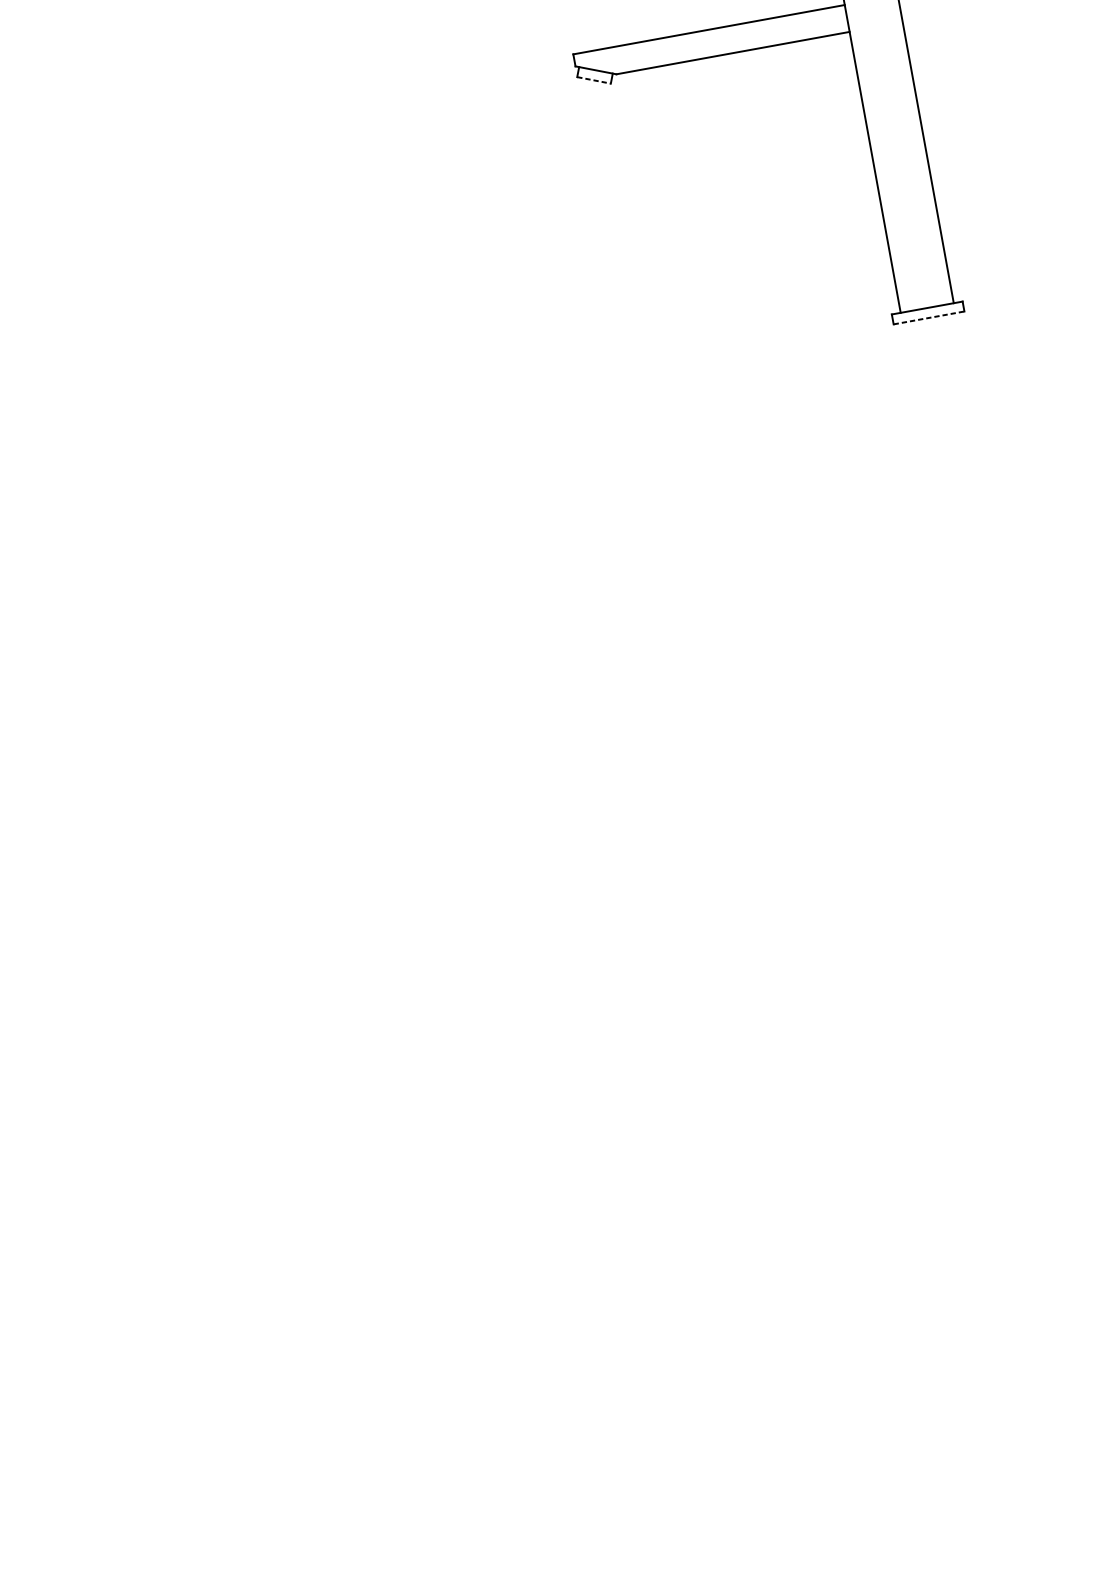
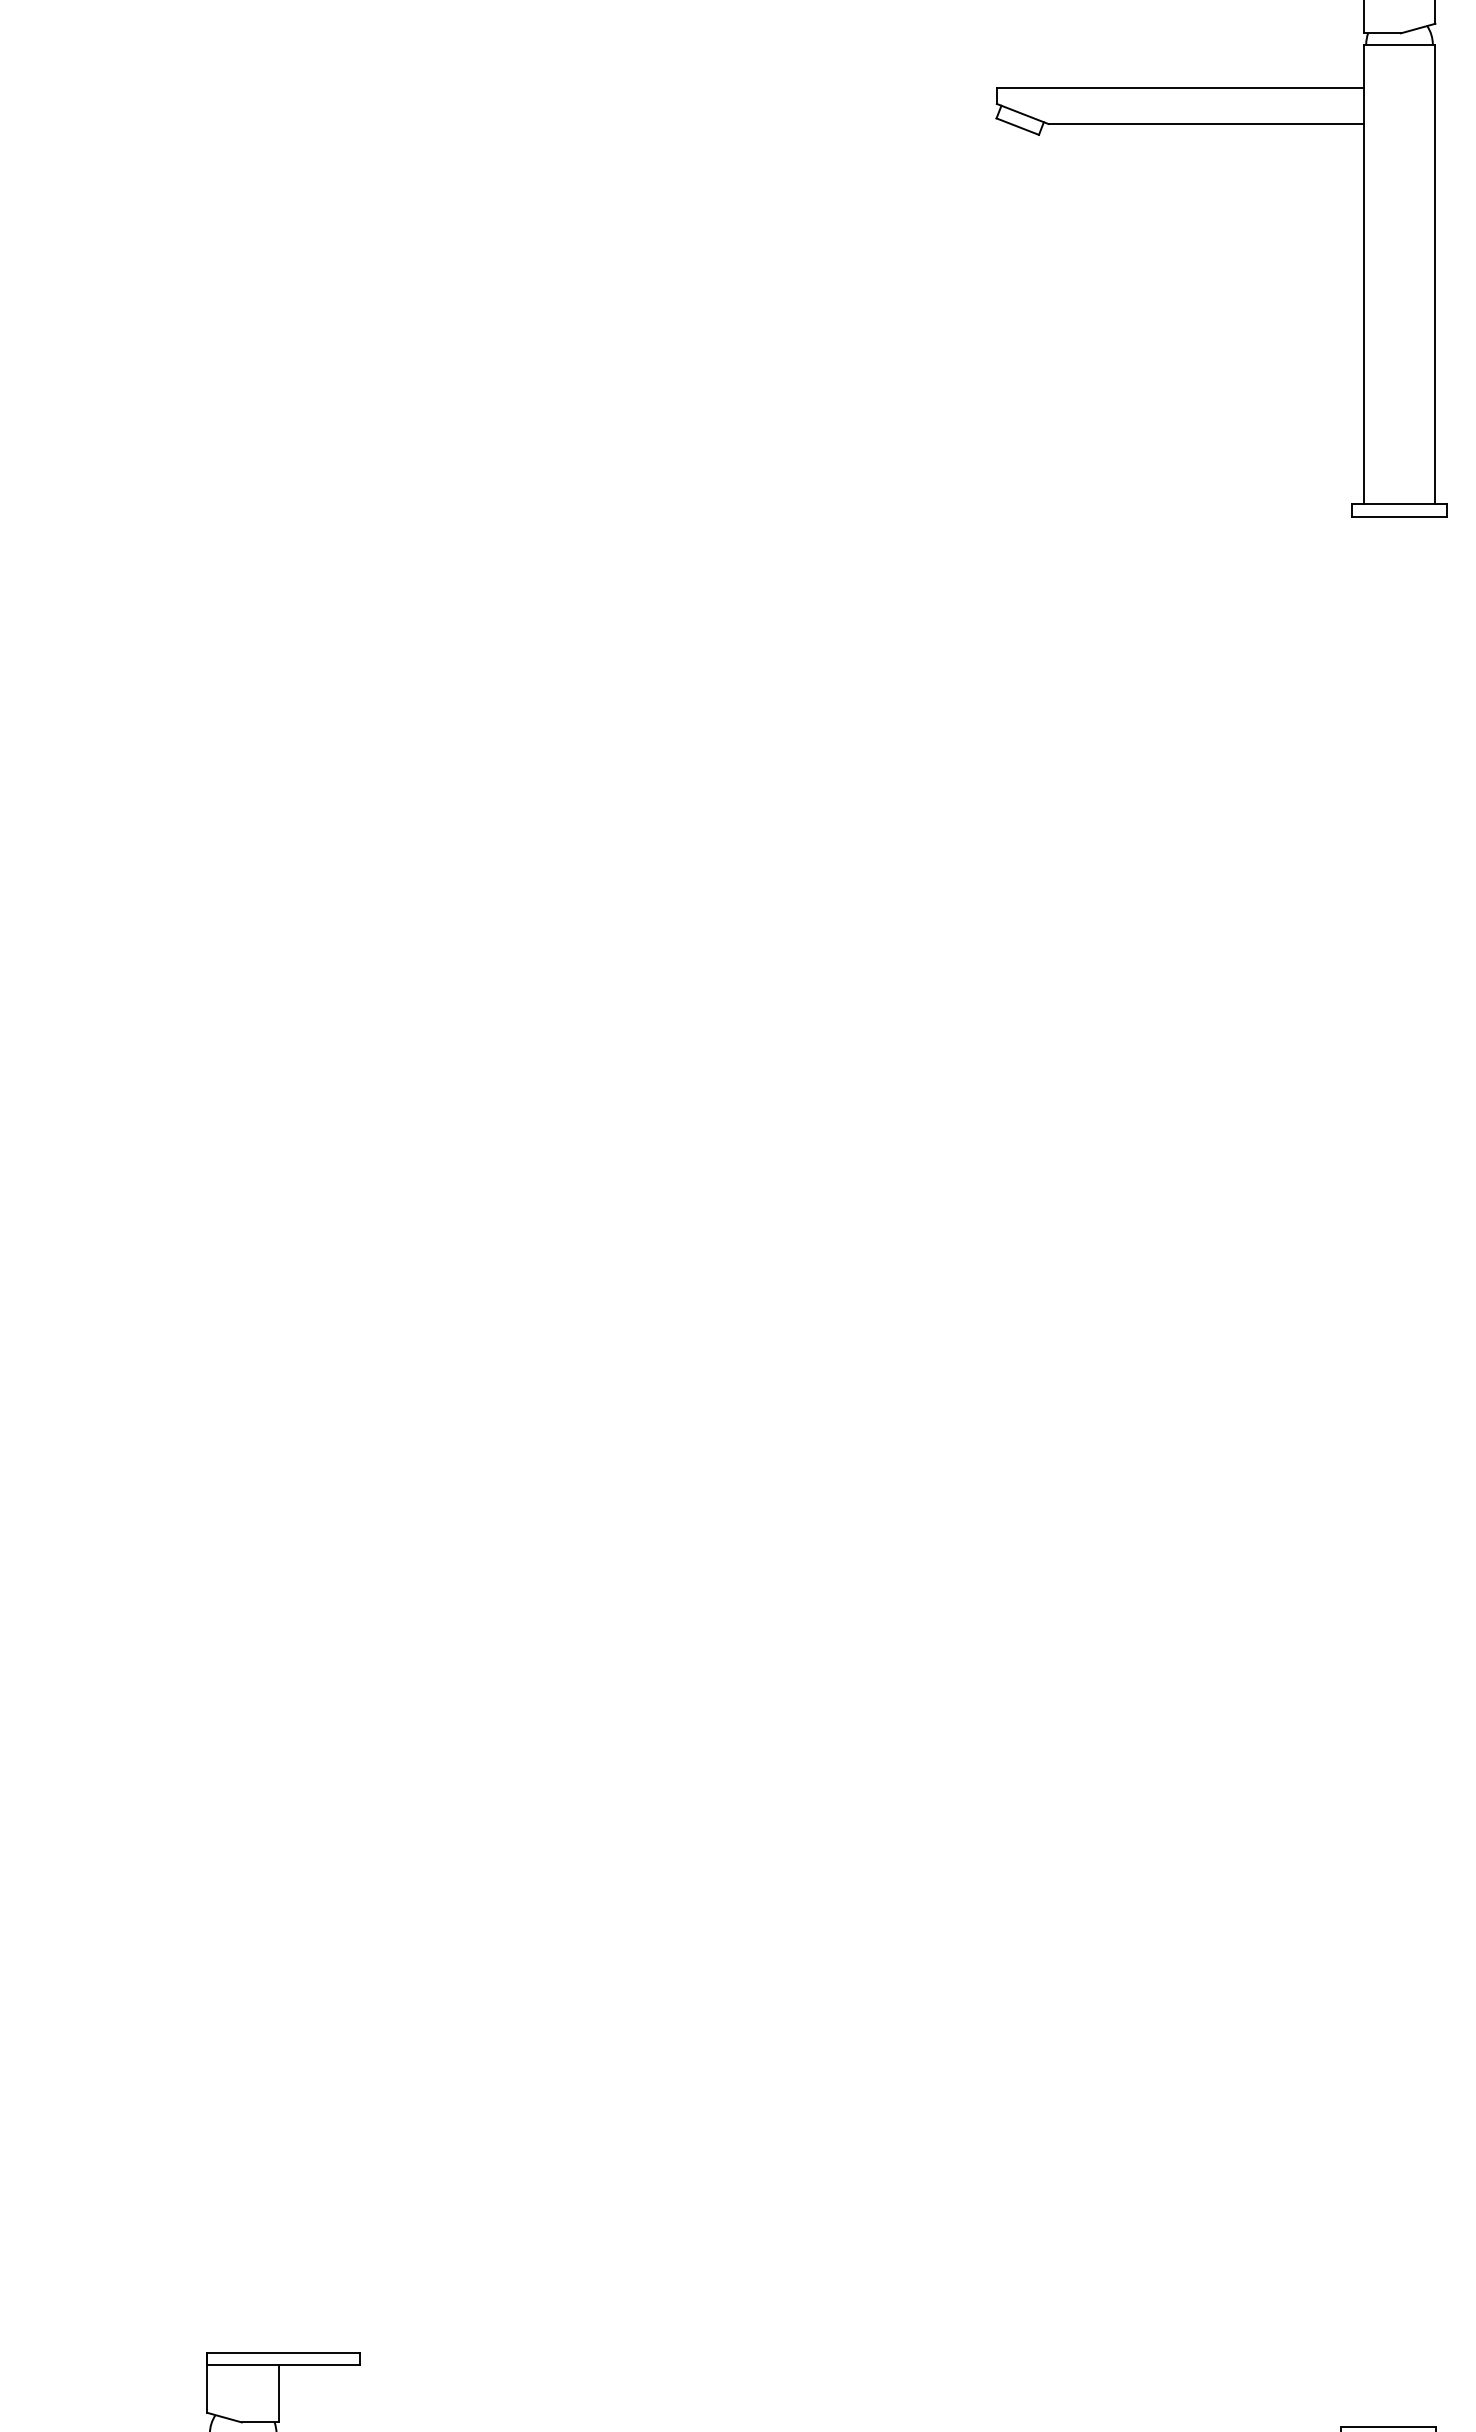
line: (593, 80) -> (1017, 126), dashed -> solid
line: (929, 318) -> (1399, 517), dashed -> solid

